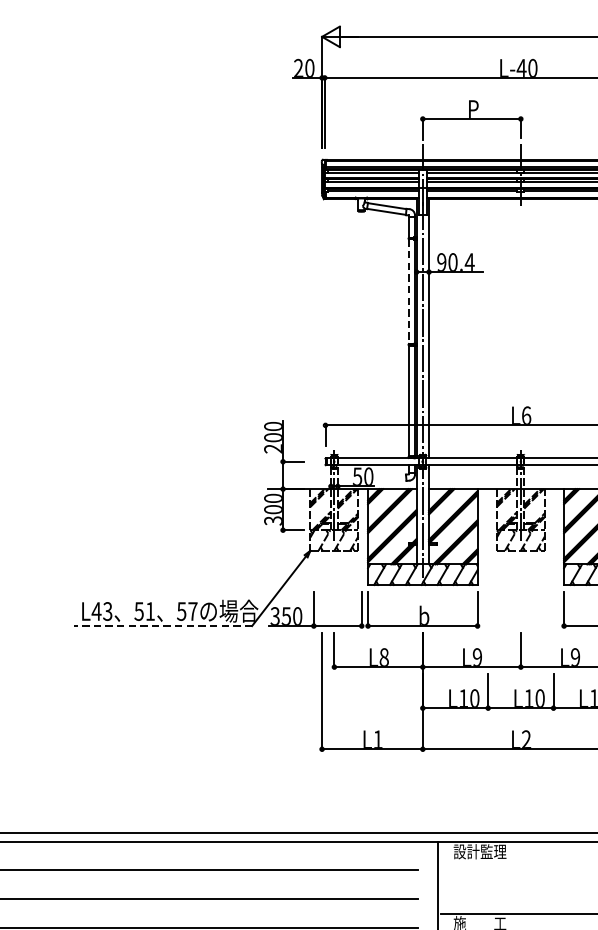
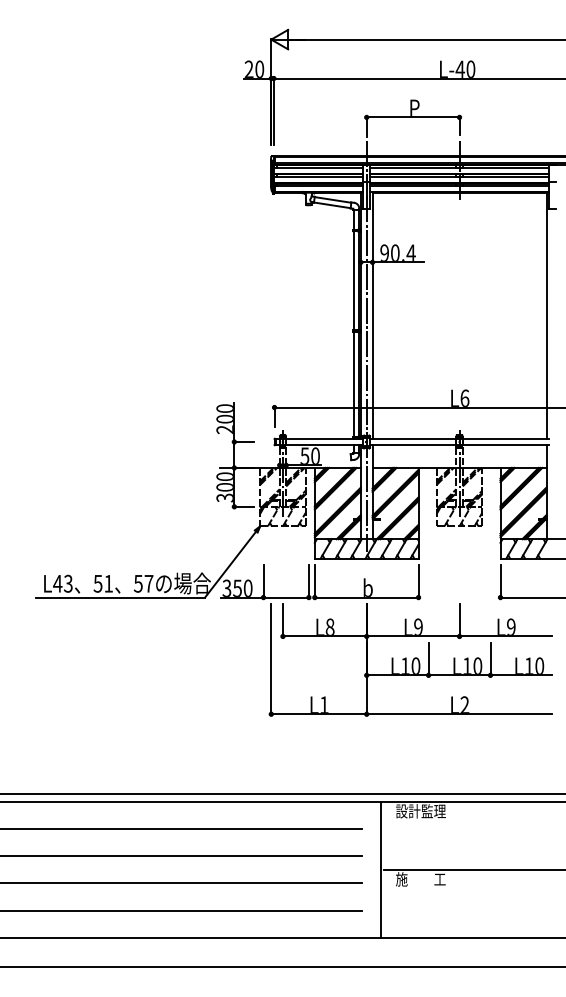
line: (408, 291) -> (353, 280), dashed -> solid
line: (162, 625) -> (120, 597), dashed -> solid

